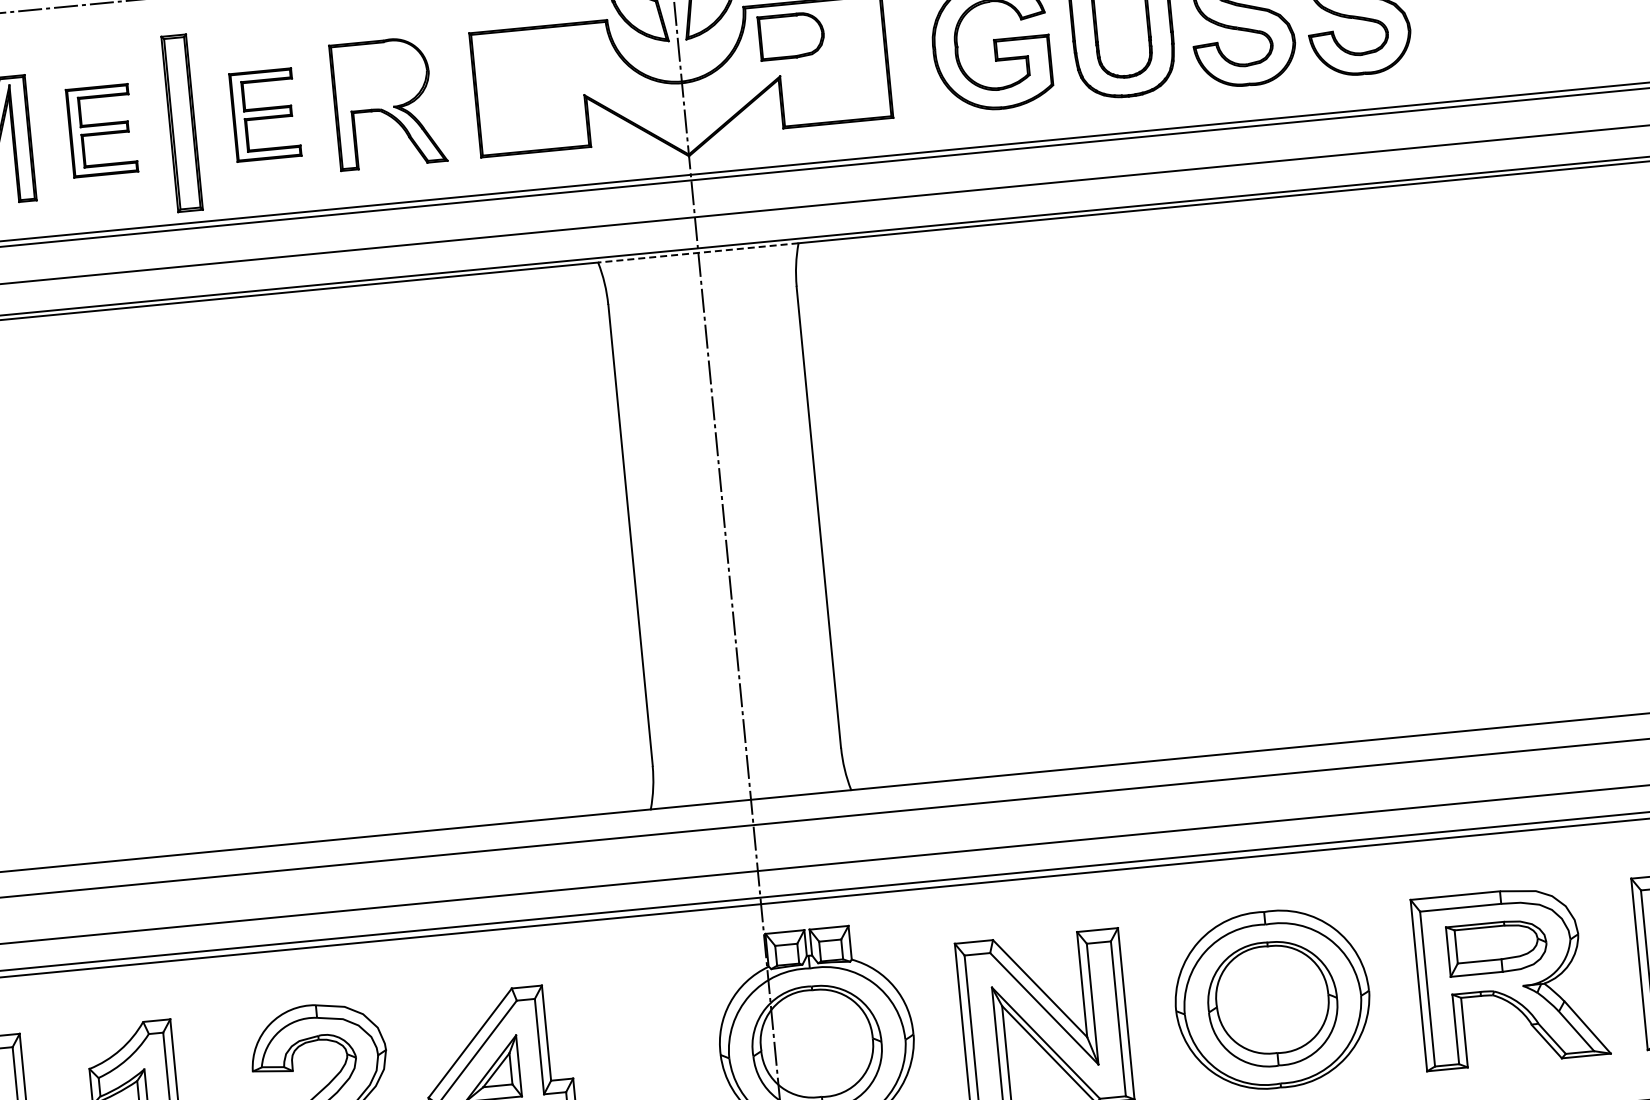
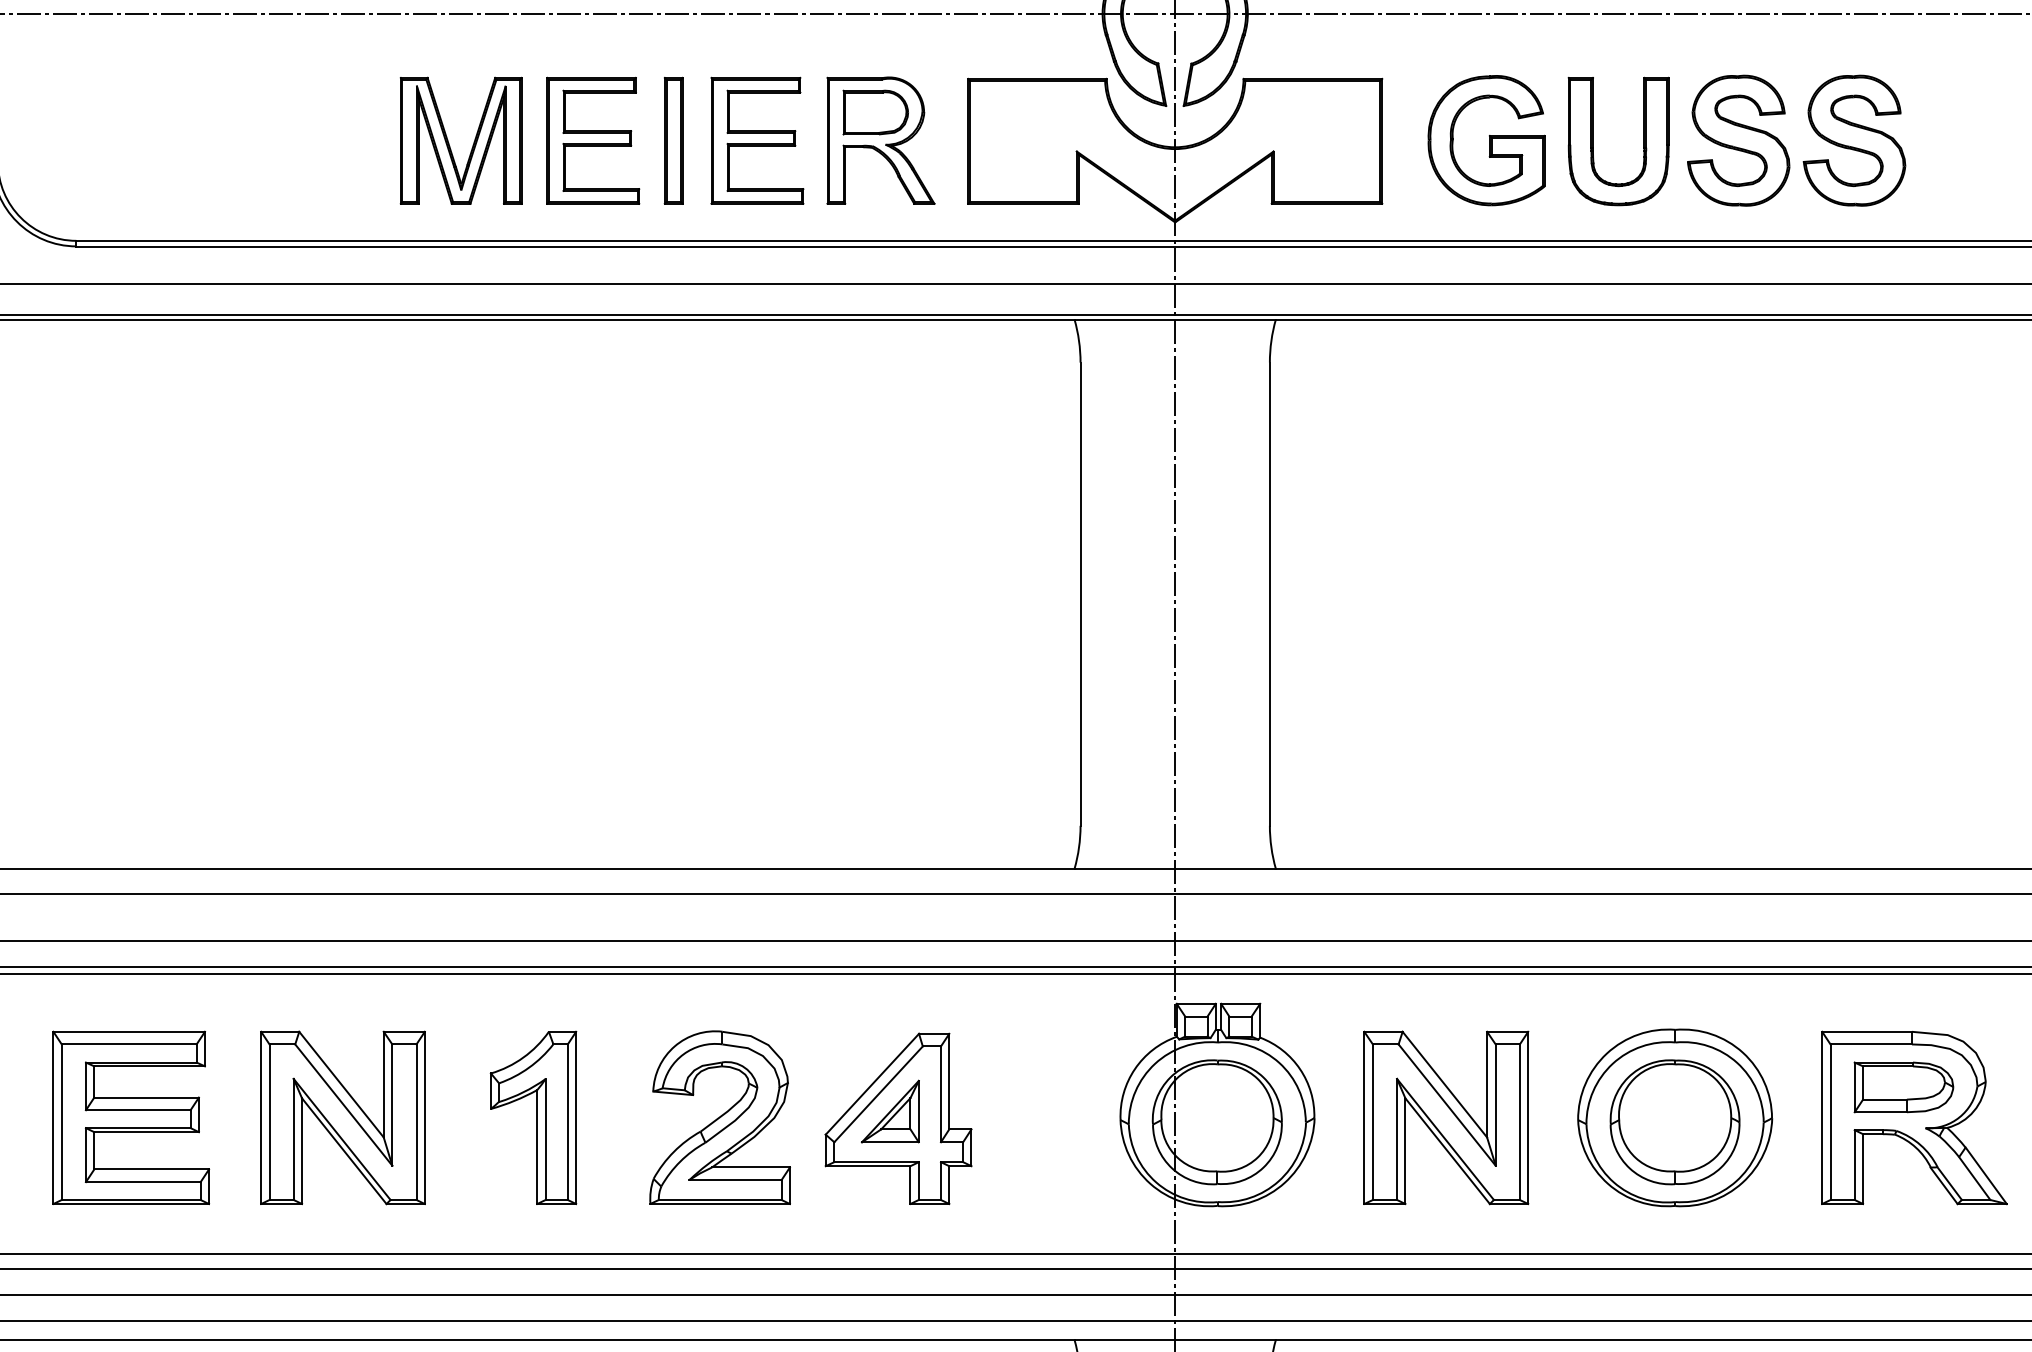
part: (791, 35) -> (875, 112), moved
part: (265, 114) -> (757, 140), size x1.43
part: (181, 122) -> (673, 140), size x0.71
part: (102, 130) -> (593, 140), size x1.43
line: (698, 252) -> (1175, 319), dashed -> solid

